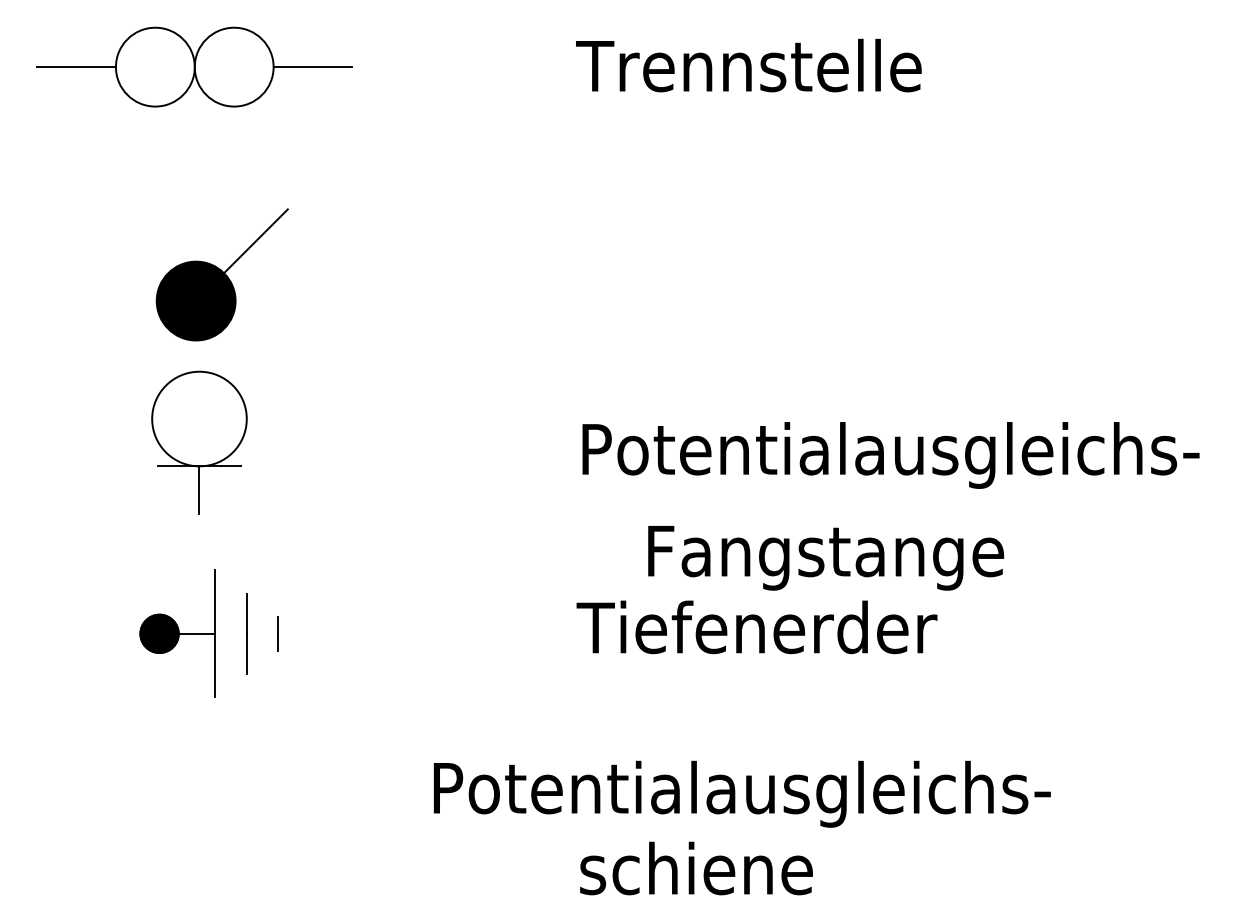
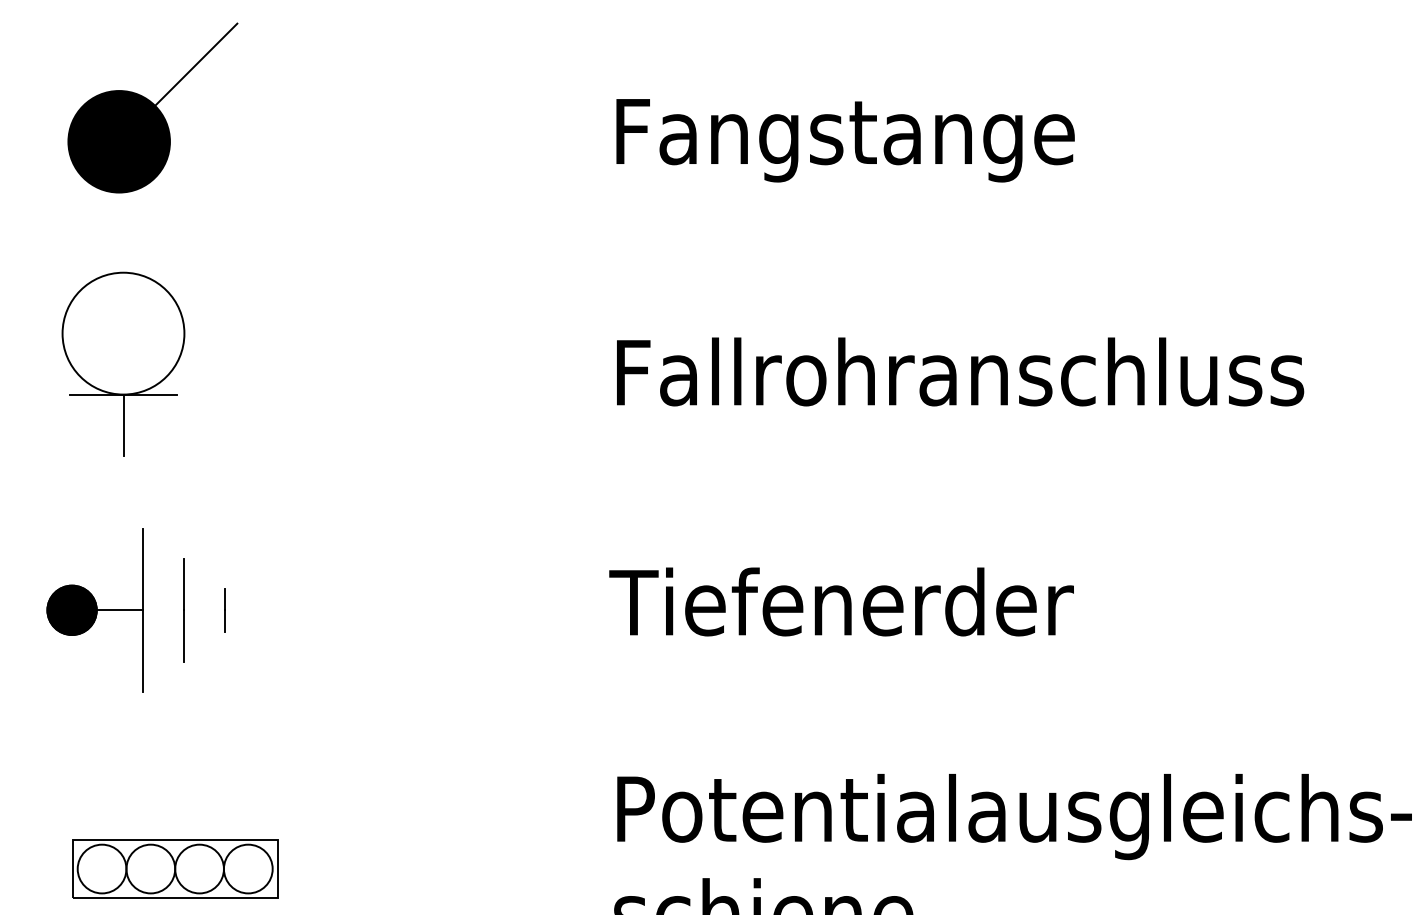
part: (221, 274) -> (151, 107), moved
text: (893, 455) -> (1017, 380), Potentialausgleichs- -> Fallrohranschluss
text: (826, 558) -> (846, 141), moved
text: (741, 793) -> (1013, 815), moved
part: (239, 834) -> (175, 868), added

